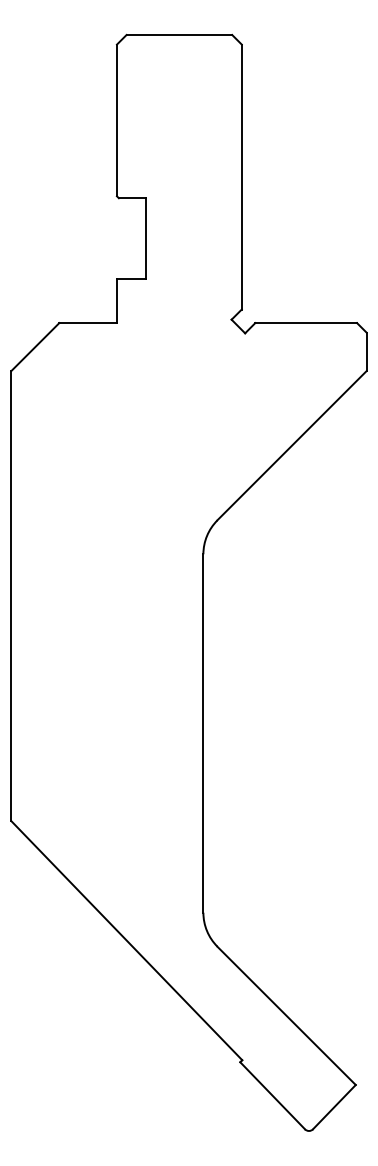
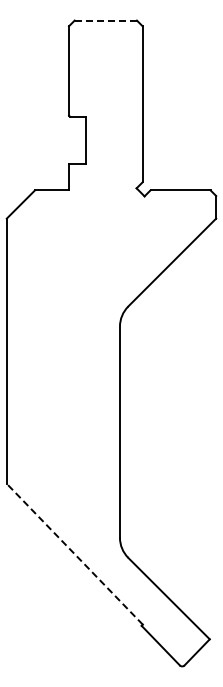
line: (180, 34) -> (106, 20), solid -> dashed
line: (126, 941) -> (74, 554), solid -> dashed

